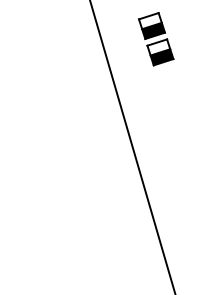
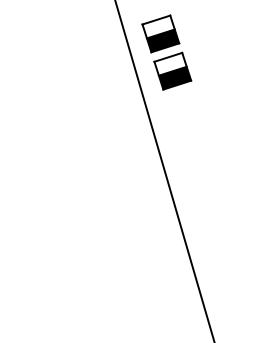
part: (156, 39) -> (167, 52), moved

